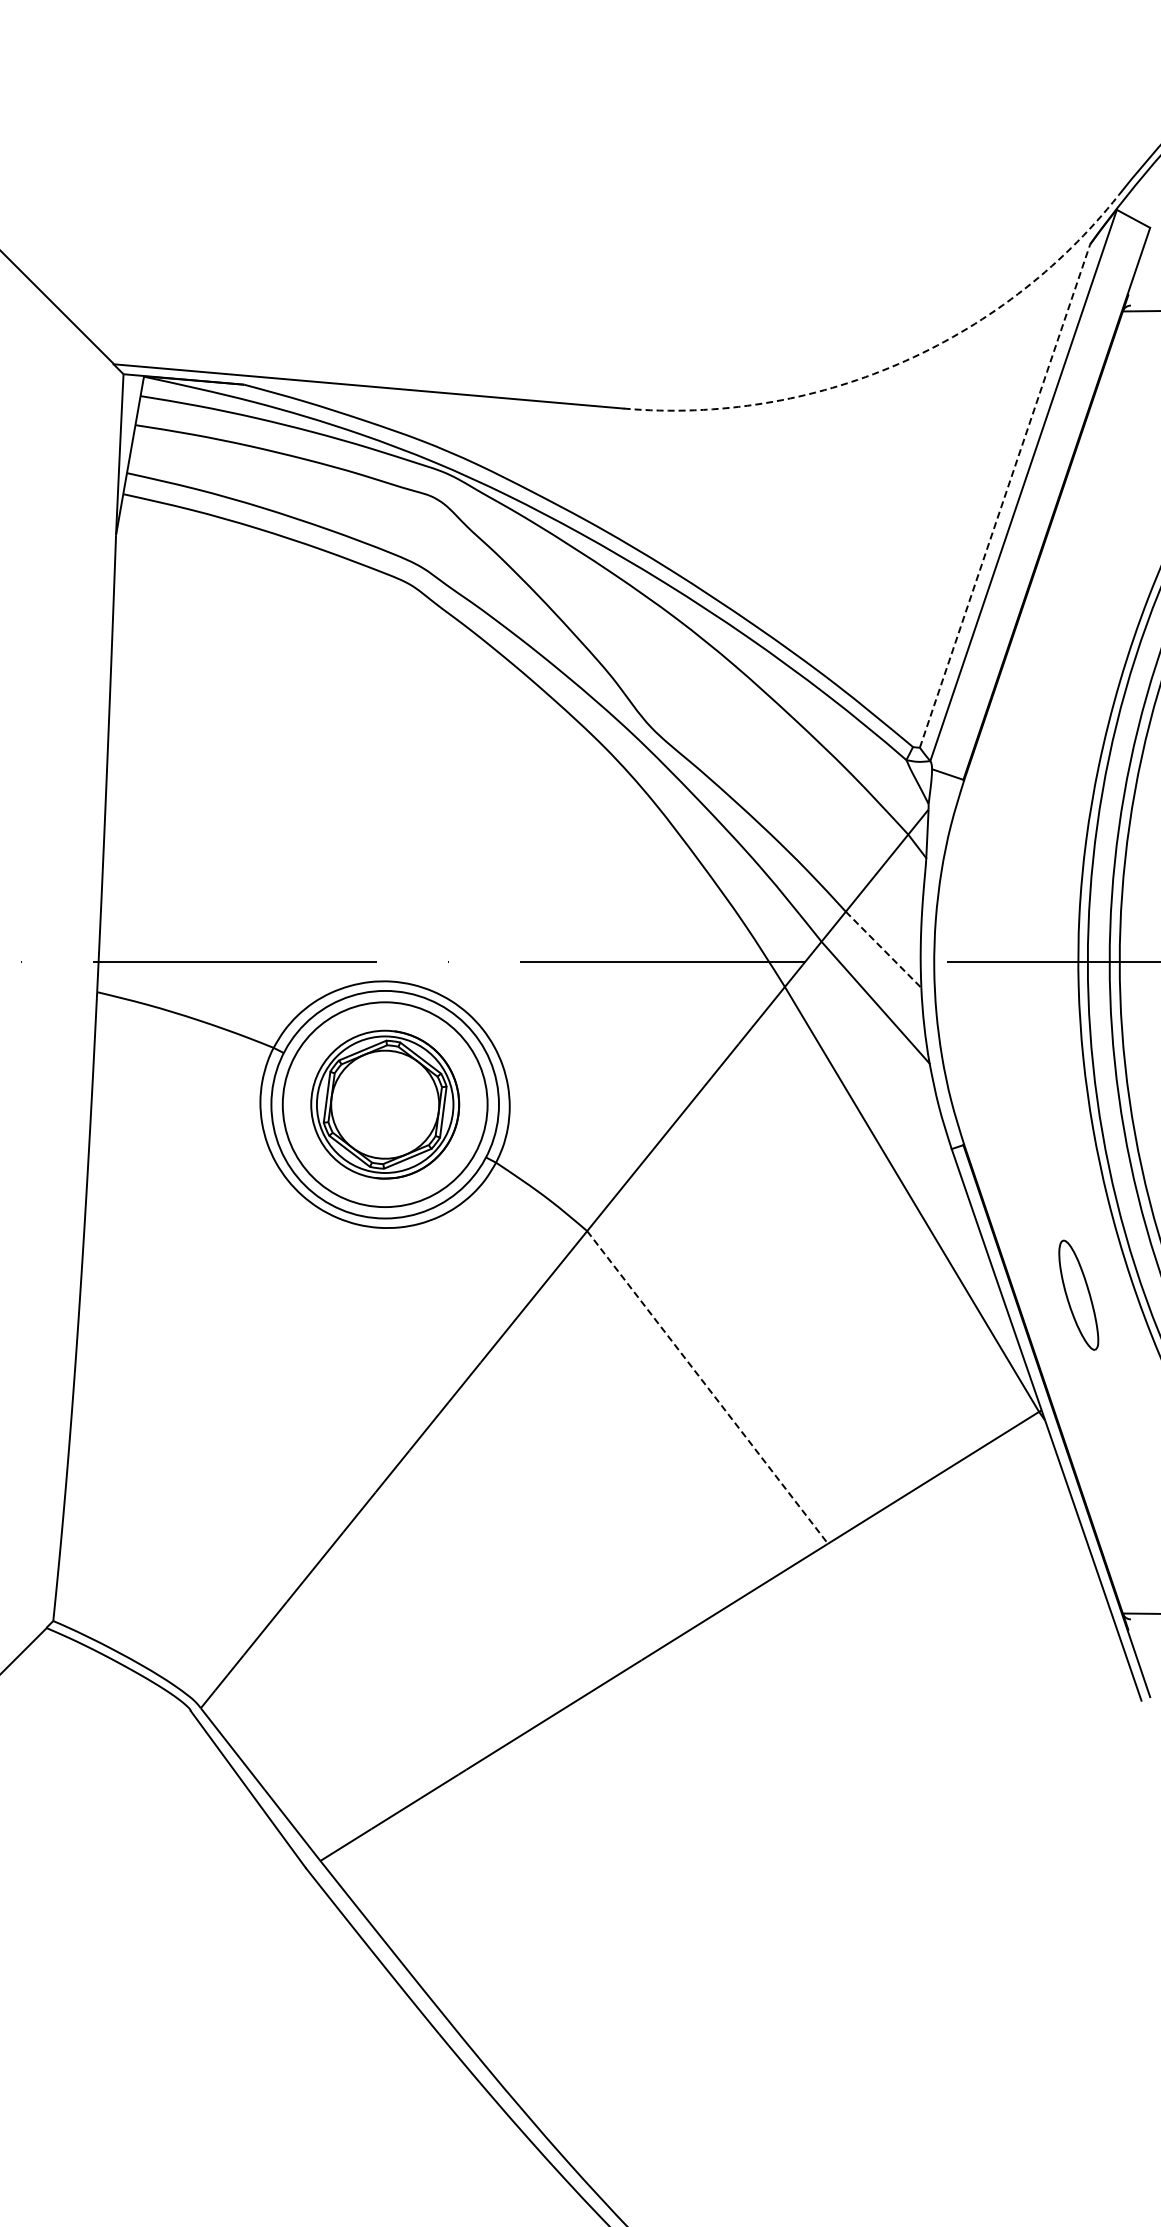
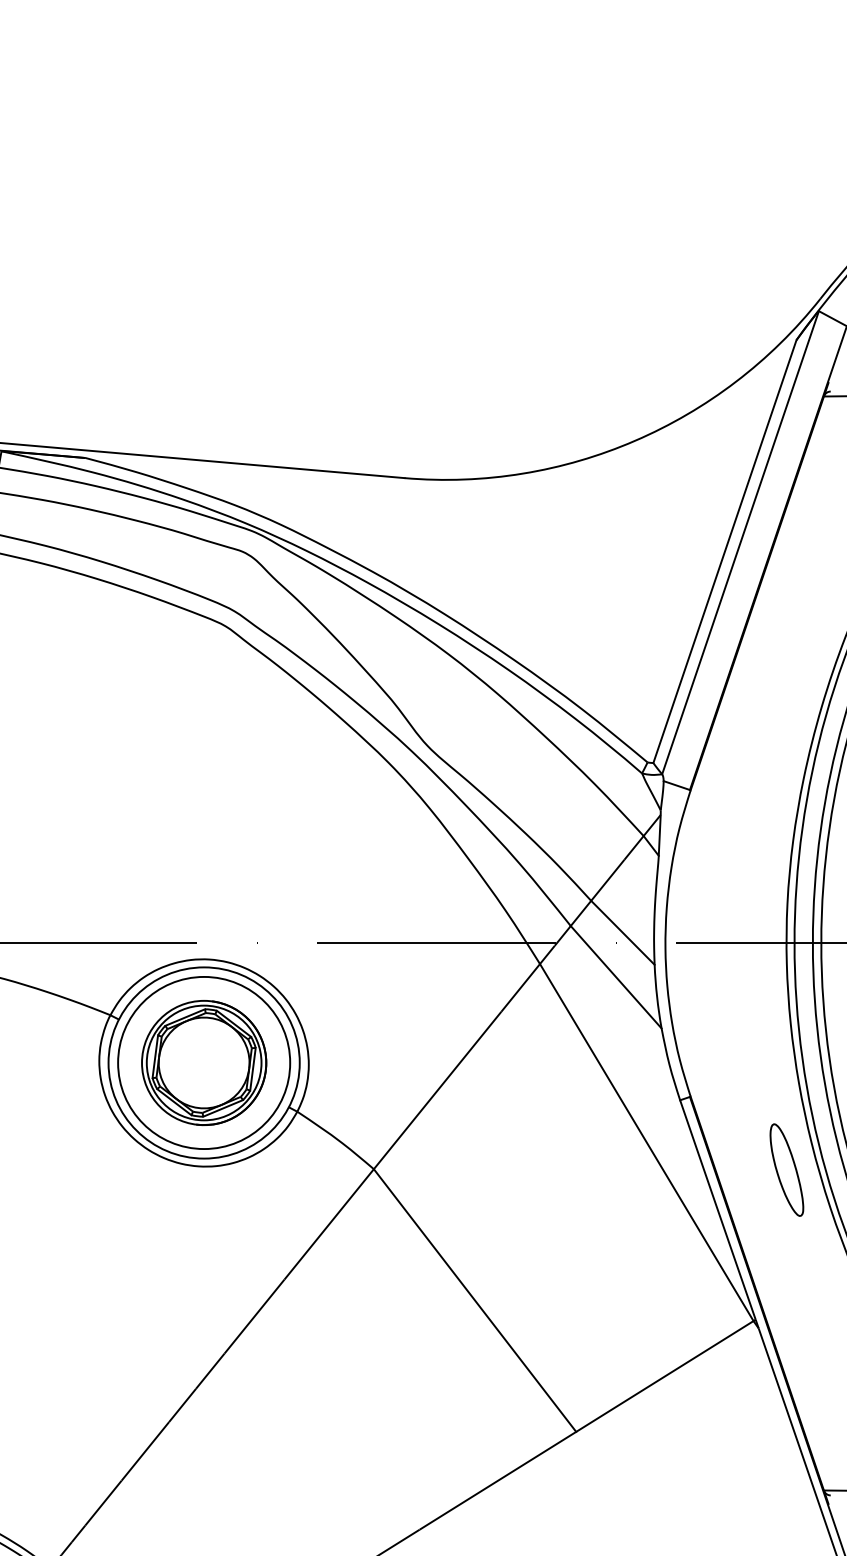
arc: (898, 364) -> (635, 441), dashed -> solid
line: (1005, 496) -> (725, 551), dashed -> solid
line: (883, 949) -> (622, 932), dashed -> solid
part: (1078, 1294) -> (786, 1169), moved
line: (707, 1387) -> (474, 1300), dashed -> solid

